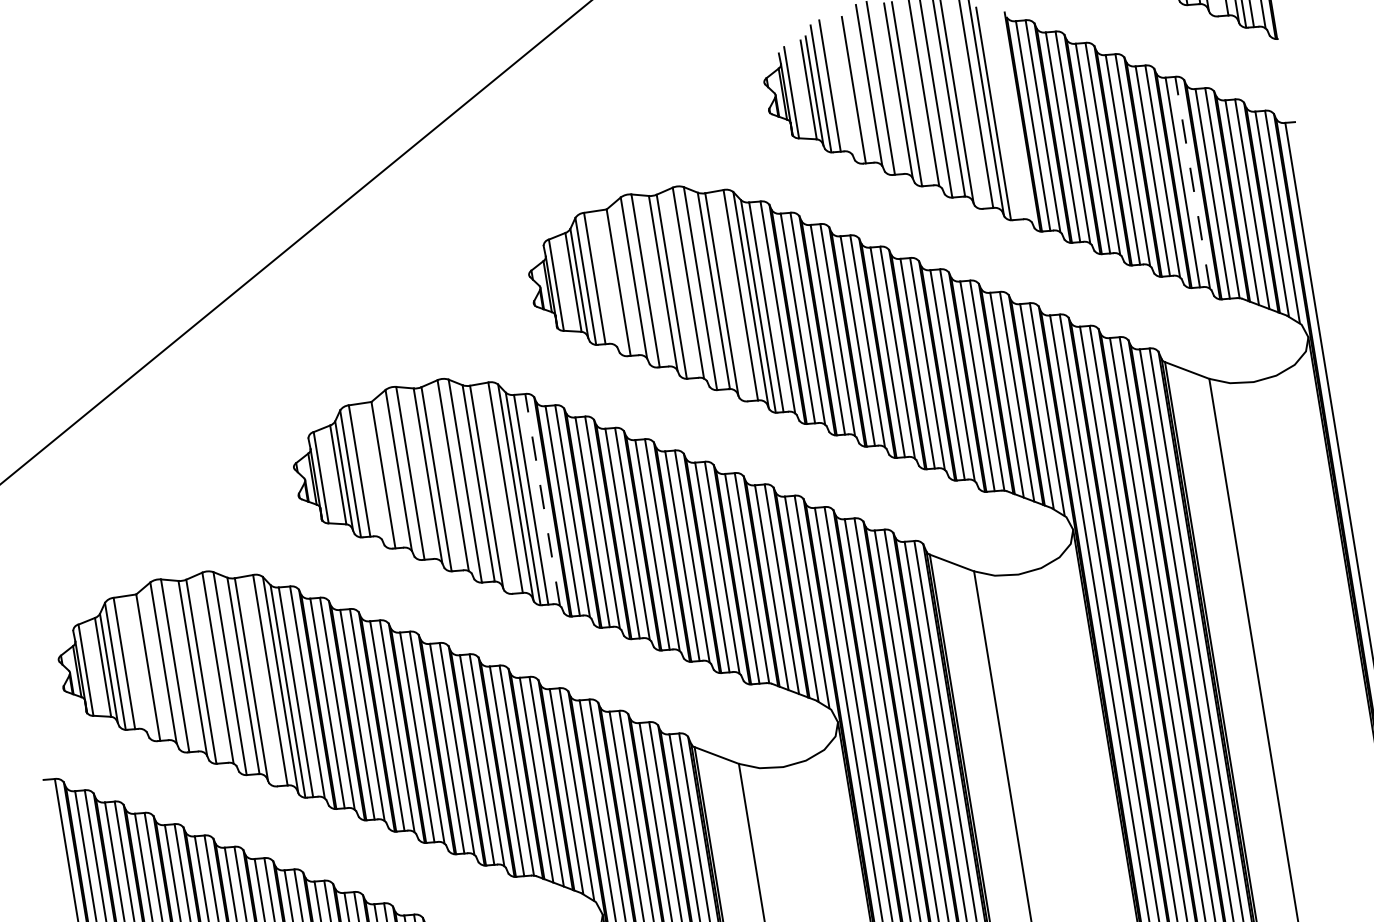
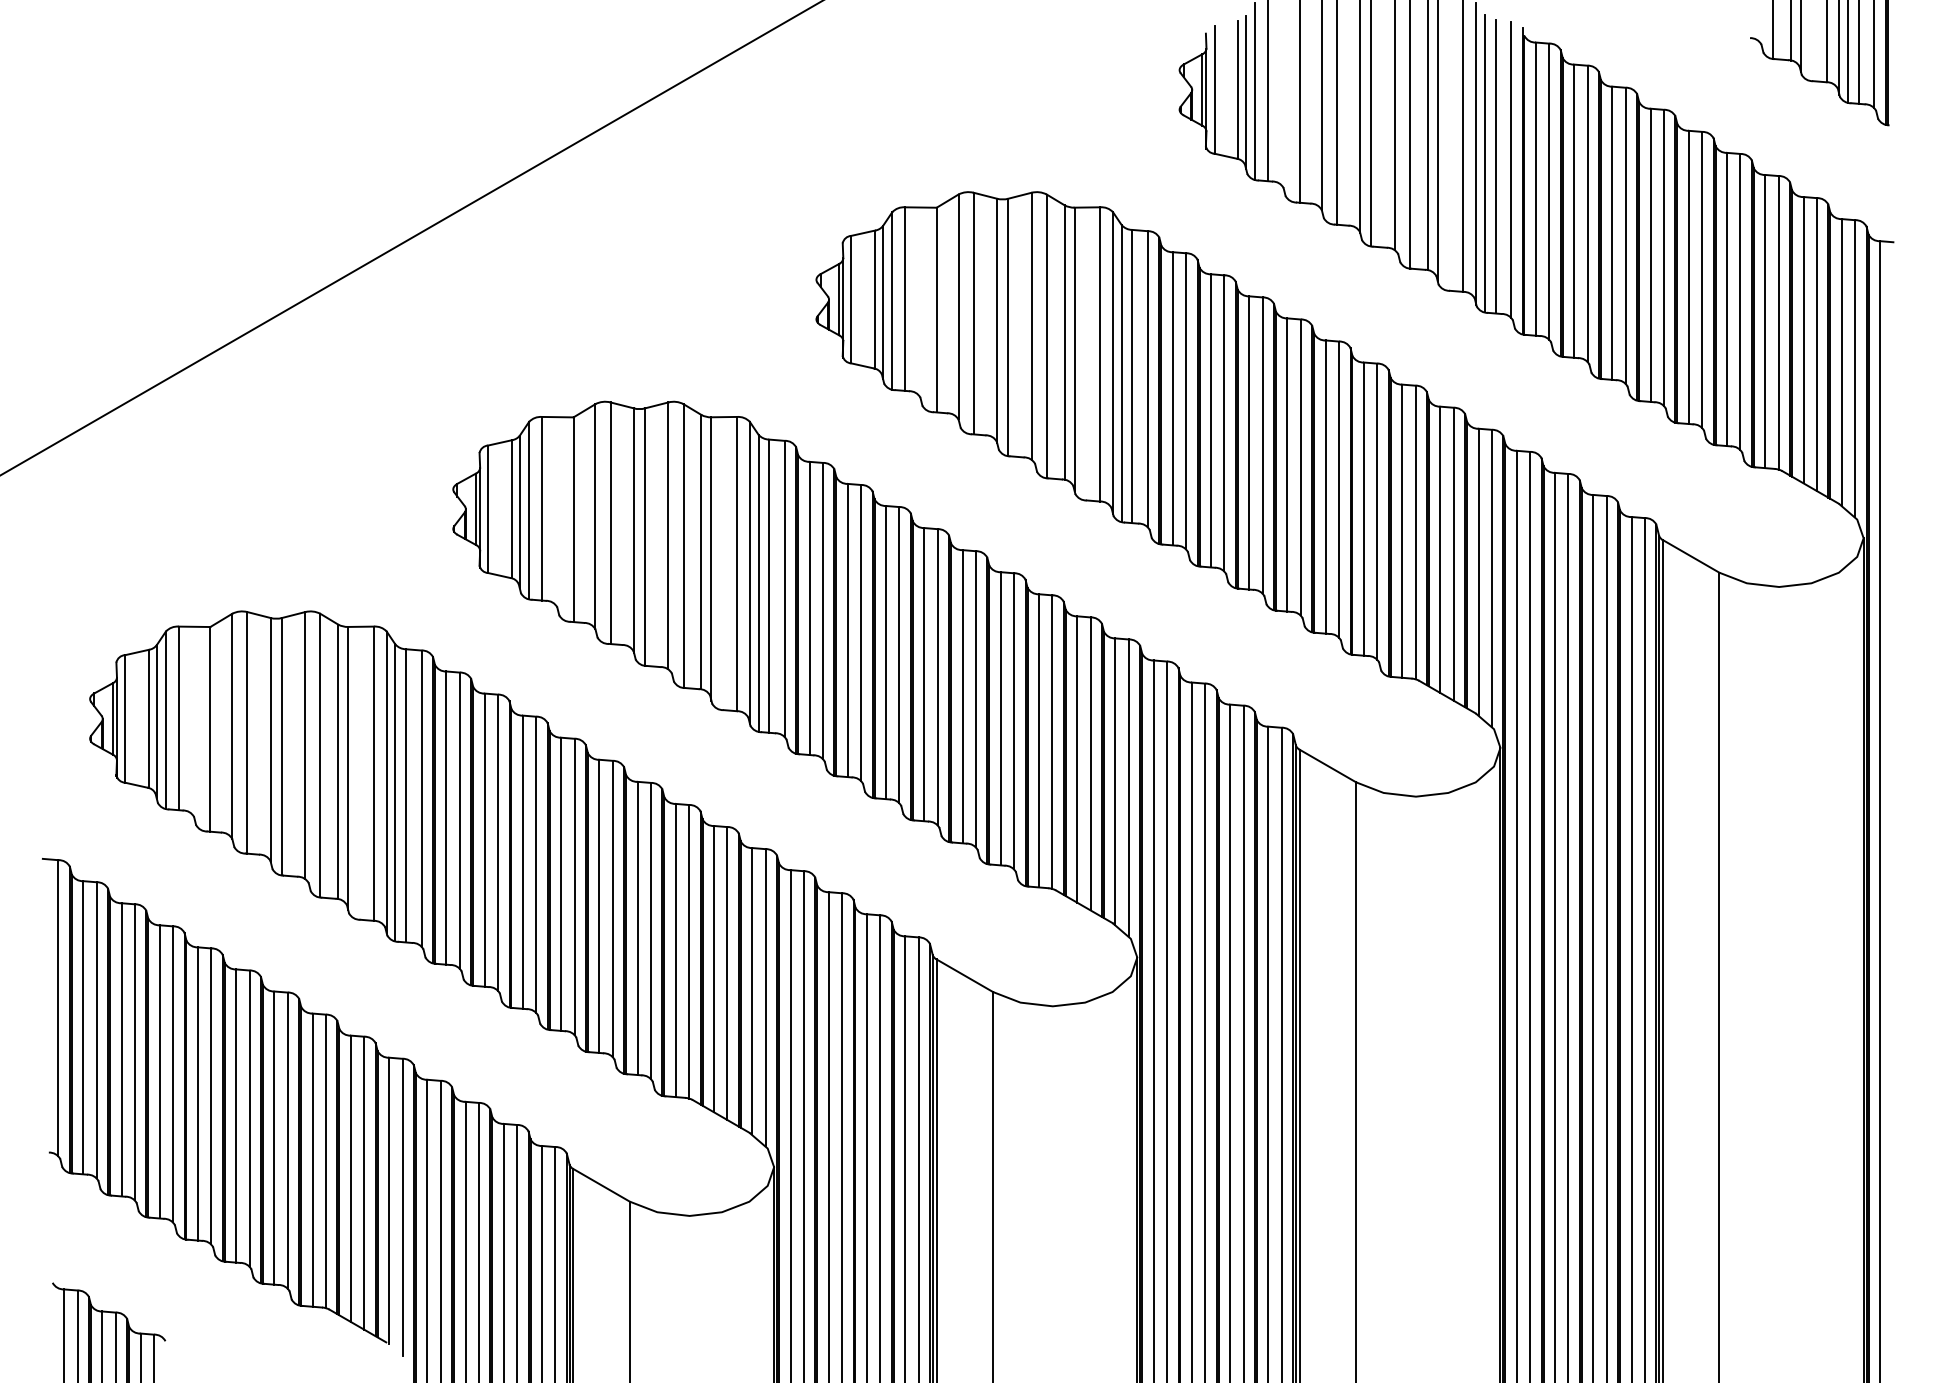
line: (1001, 114) -> (1495, 166), added
line: (1013, 114) -> (1511, 169), added
line: (1192, 182) -> (1740, 301), dashed -> solid
line: (542, 499) -> (784, 588), dashed -> solid

